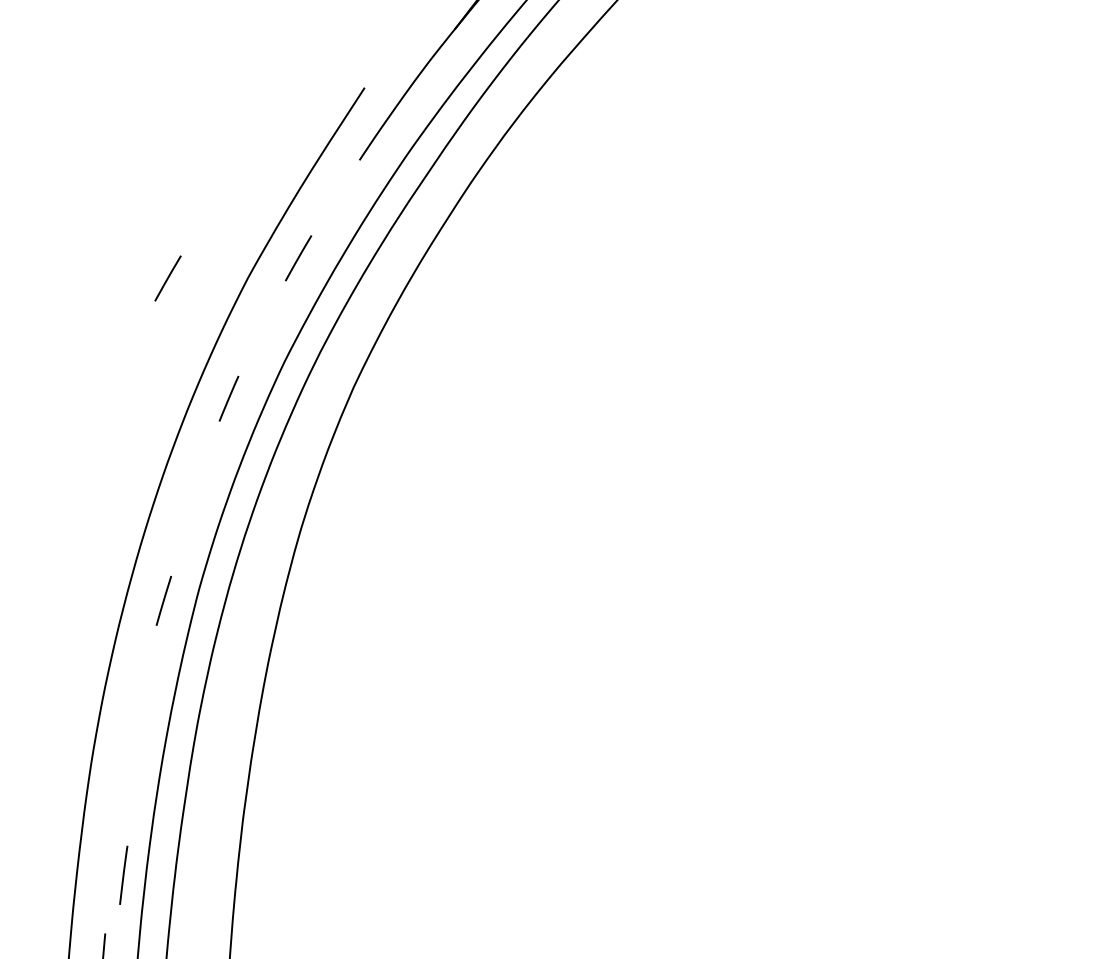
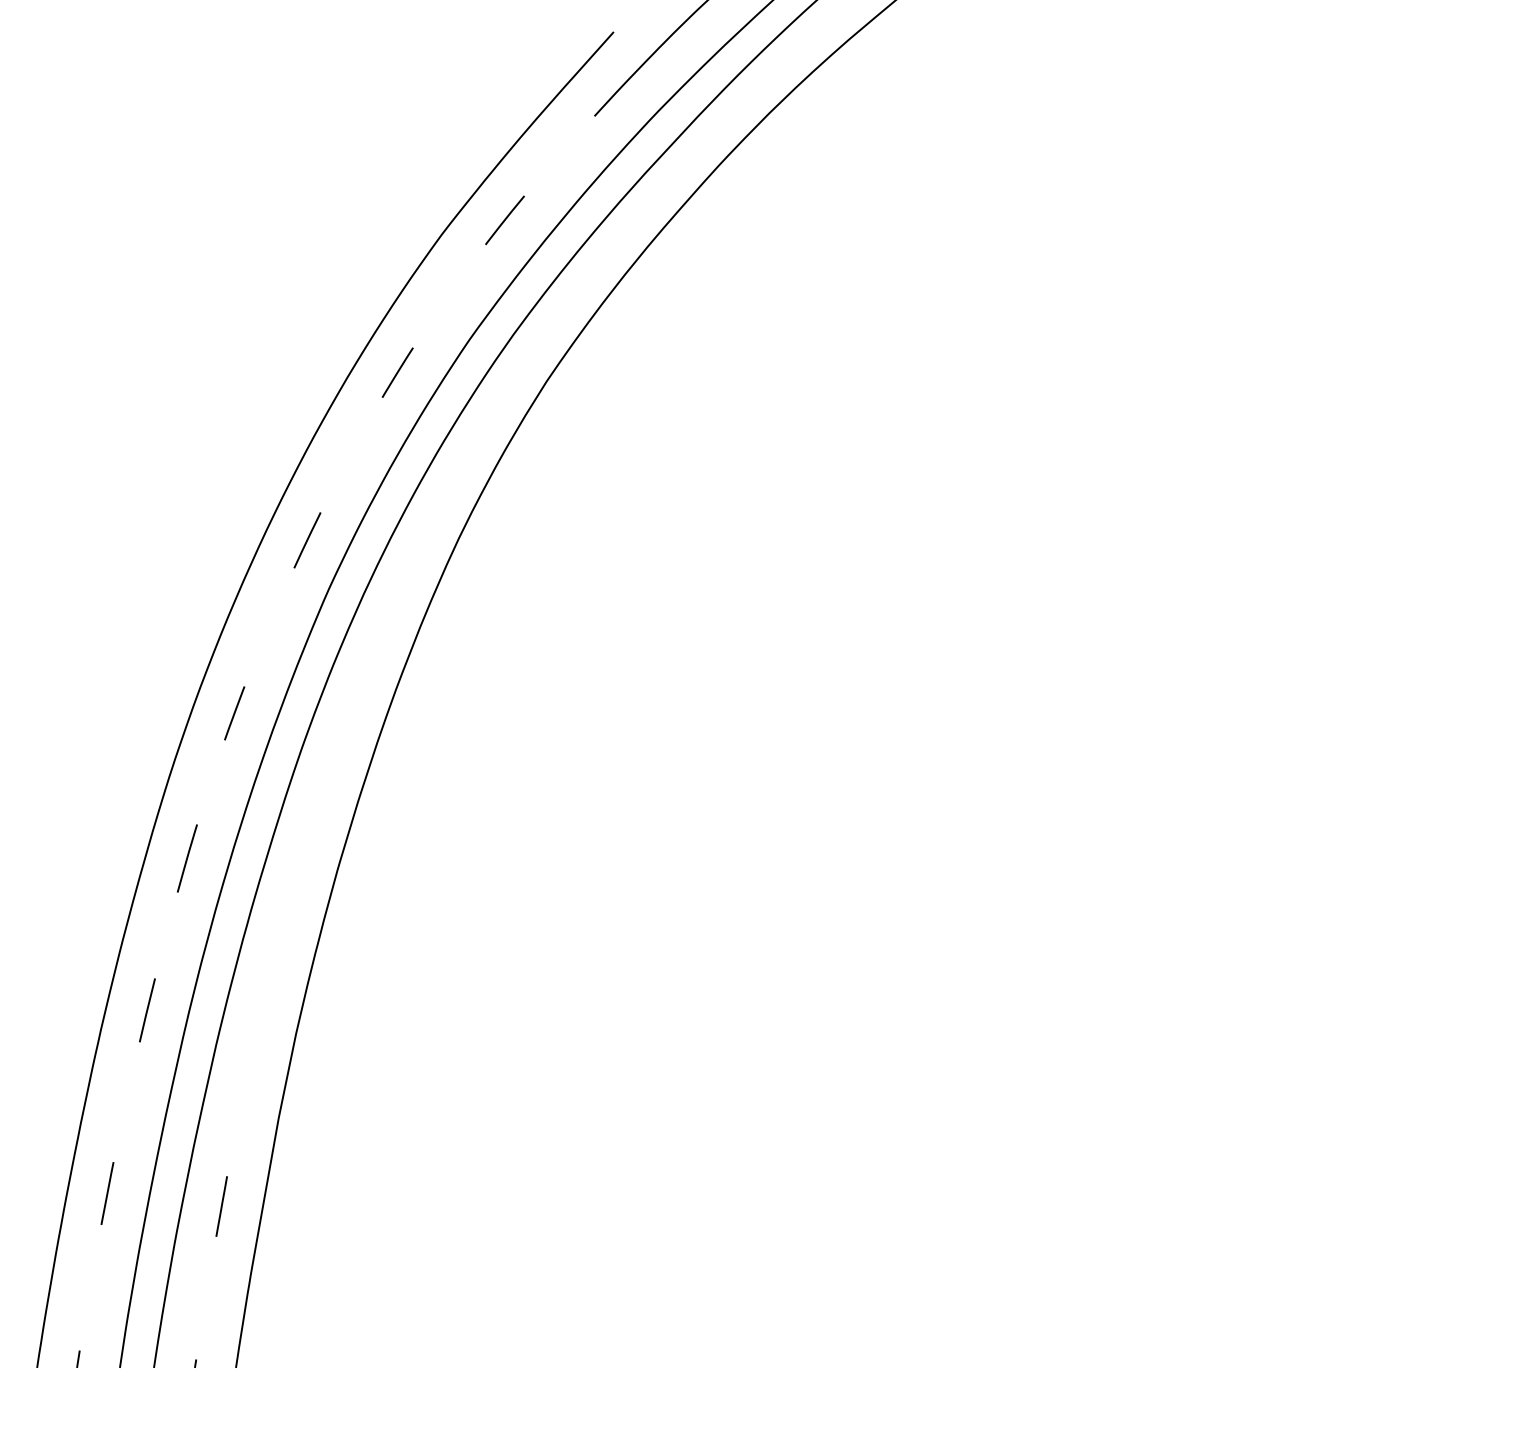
line: (167, 278) -> (347, 220), removed
line: (163, 601) -> (307, 540), moved
line: (137, 703) -> (234, 713), added
line: (123, 875) -> (187, 858), moved

